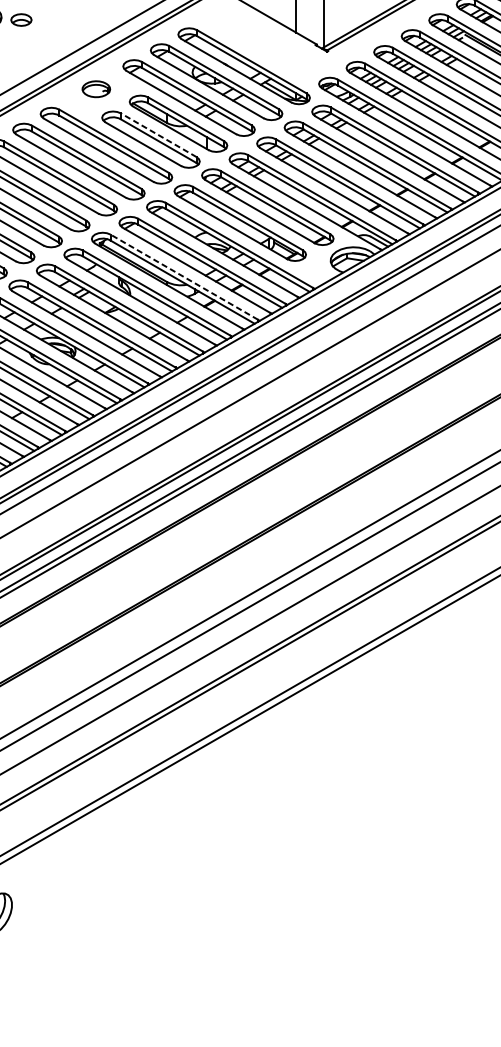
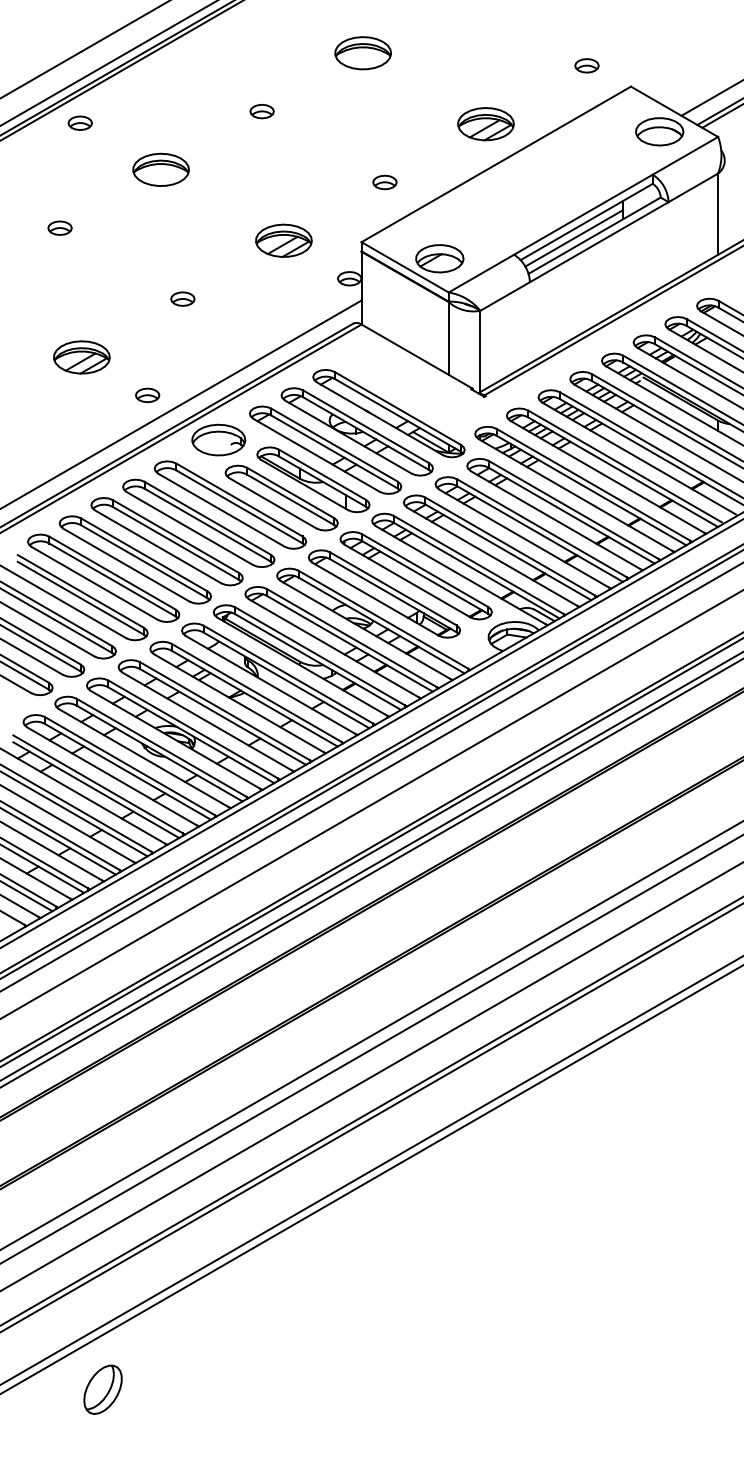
part: (21, 20) -> (147, 395), moved
part: (96, 88) -> (218, 439), size x1.67
line: (158, 134) -> (290, 492), dashed -> solid
line: (183, 277) -> (319, 656), dashed -> solid

